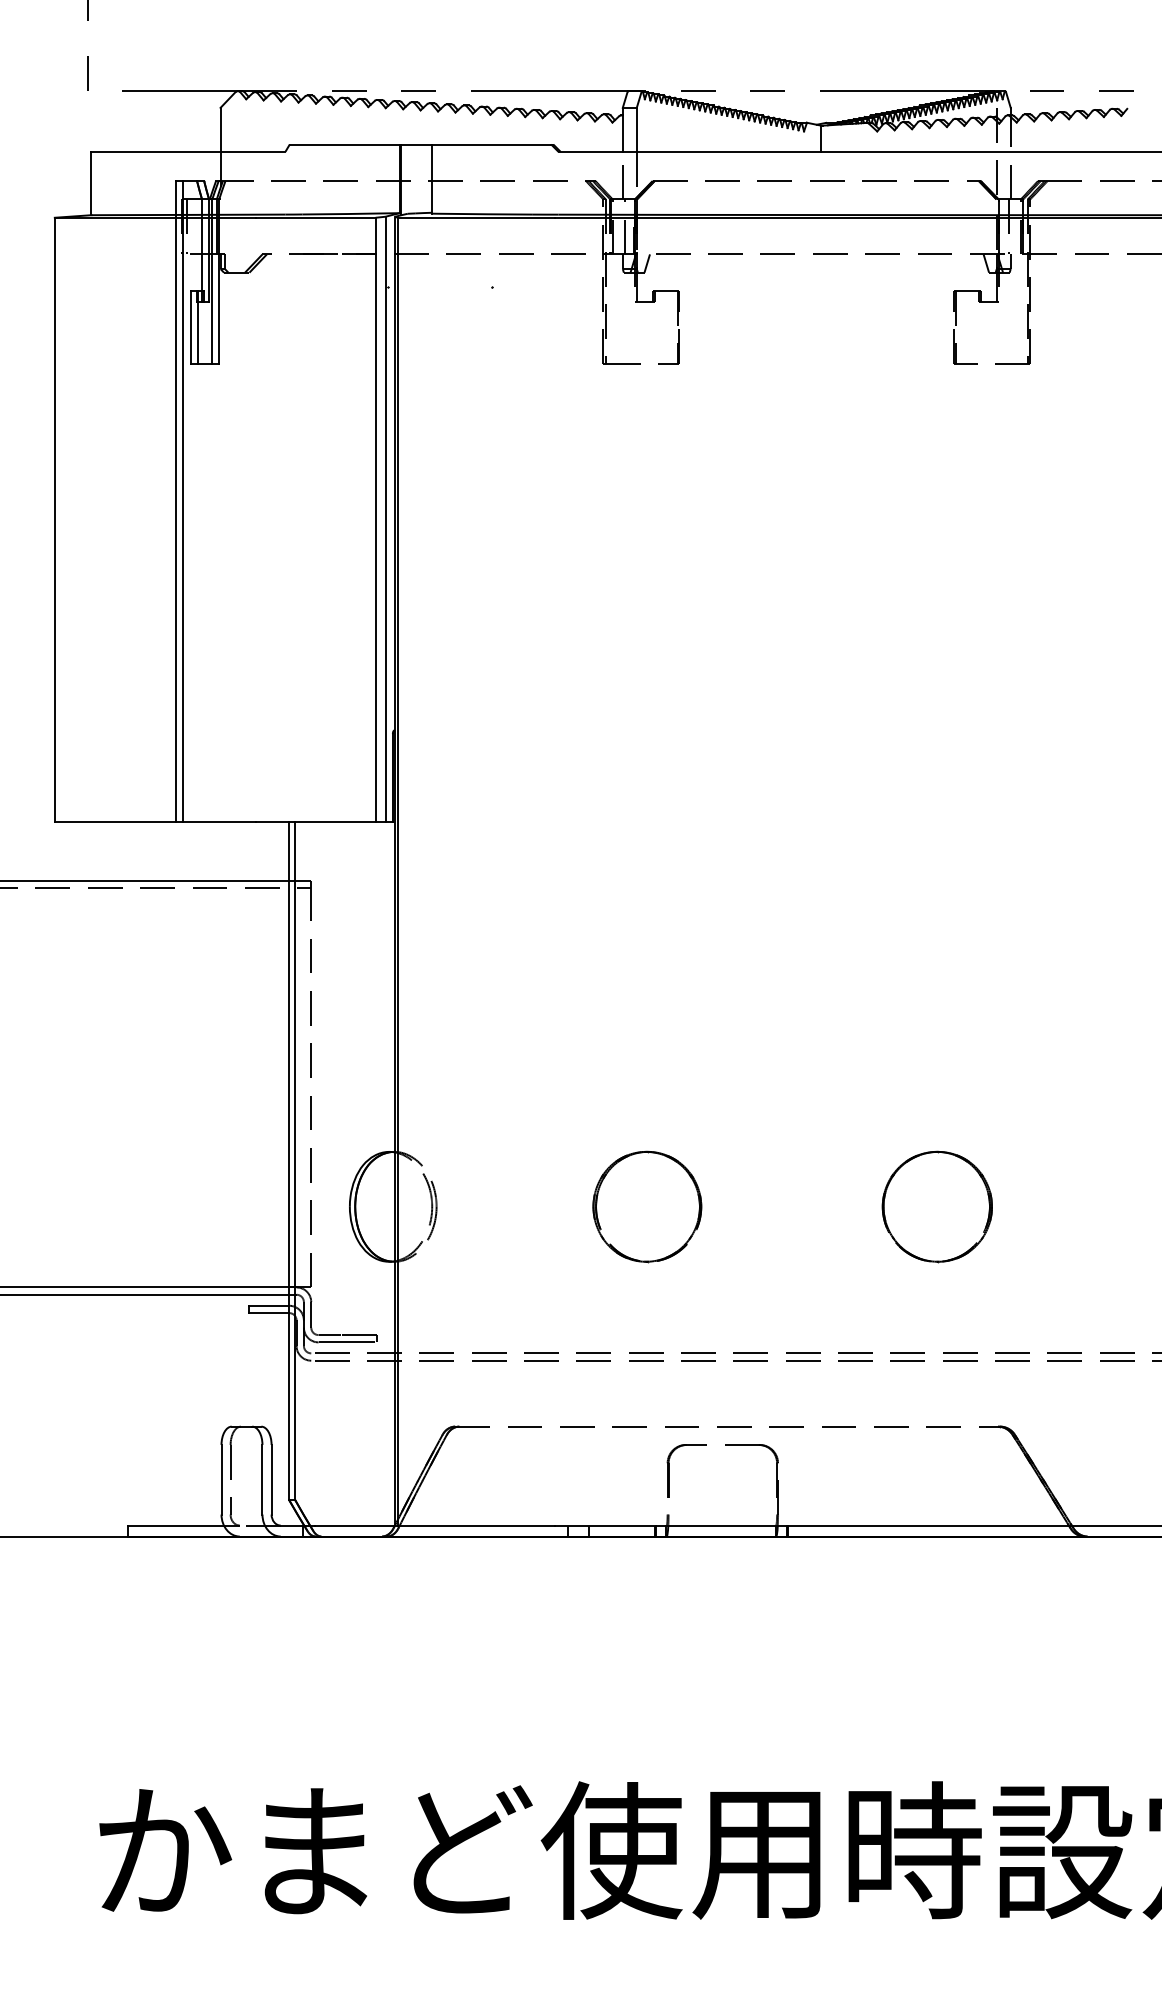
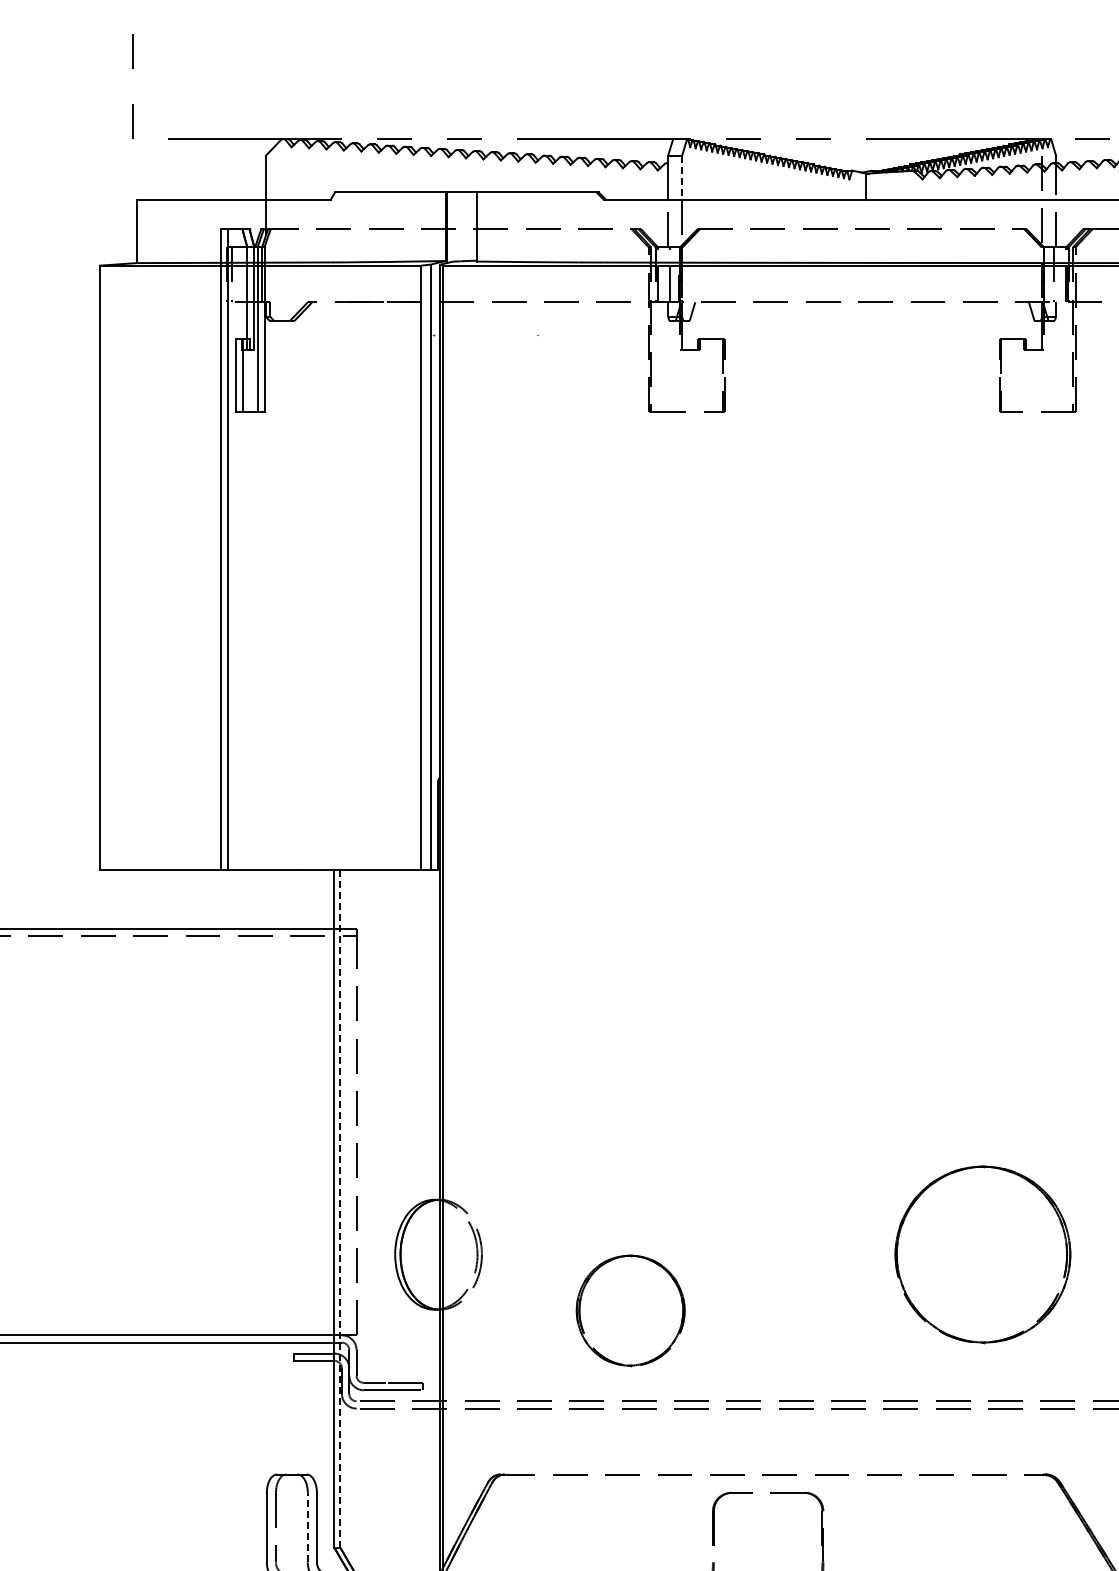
line: (636, 129) -> (681, 177), solid -> dashed
line: (295, 1161) -> (340, 1209), solid -> dashed
part: (647, 1206) -> (630, 1310), moved
part: (936, 1206) -> (981, 1254), size x1.6
line: (262, 1479) -> (307, 1527), solid -> dashed

